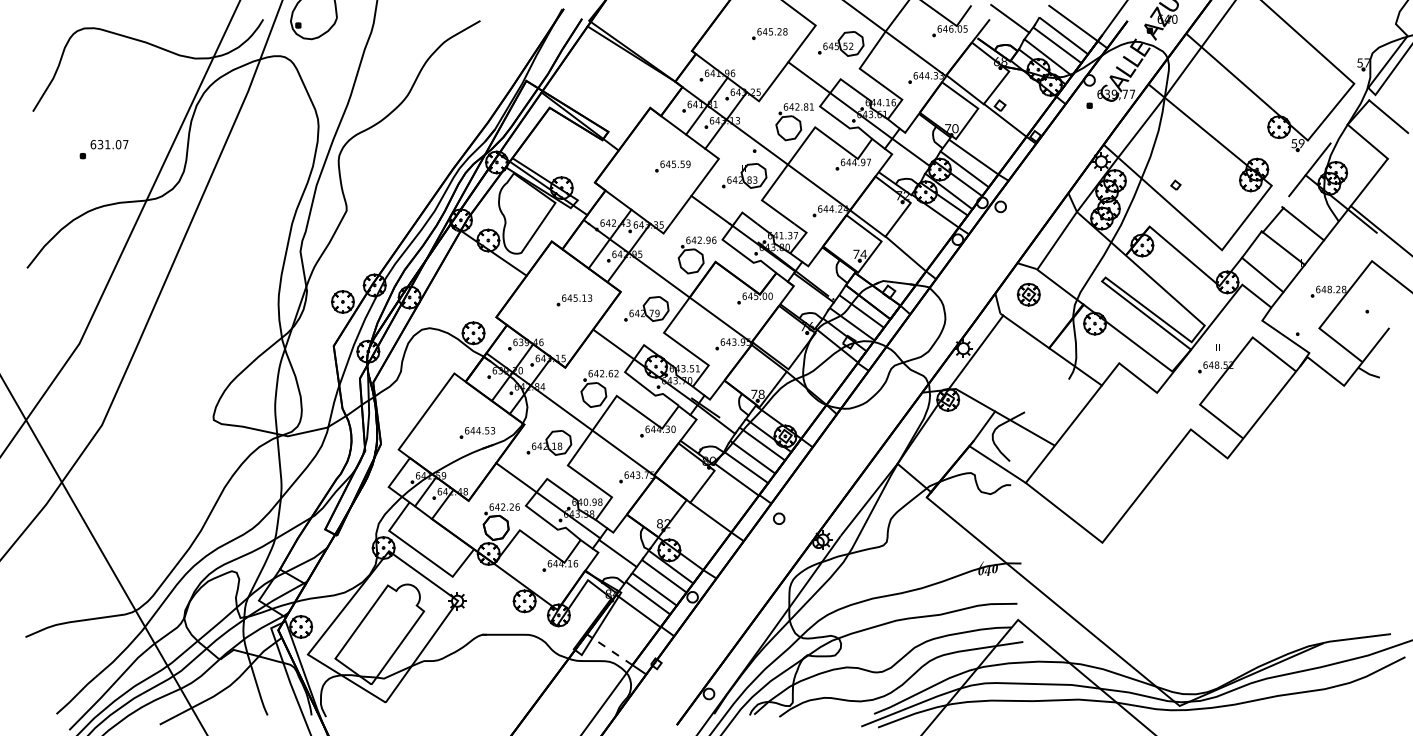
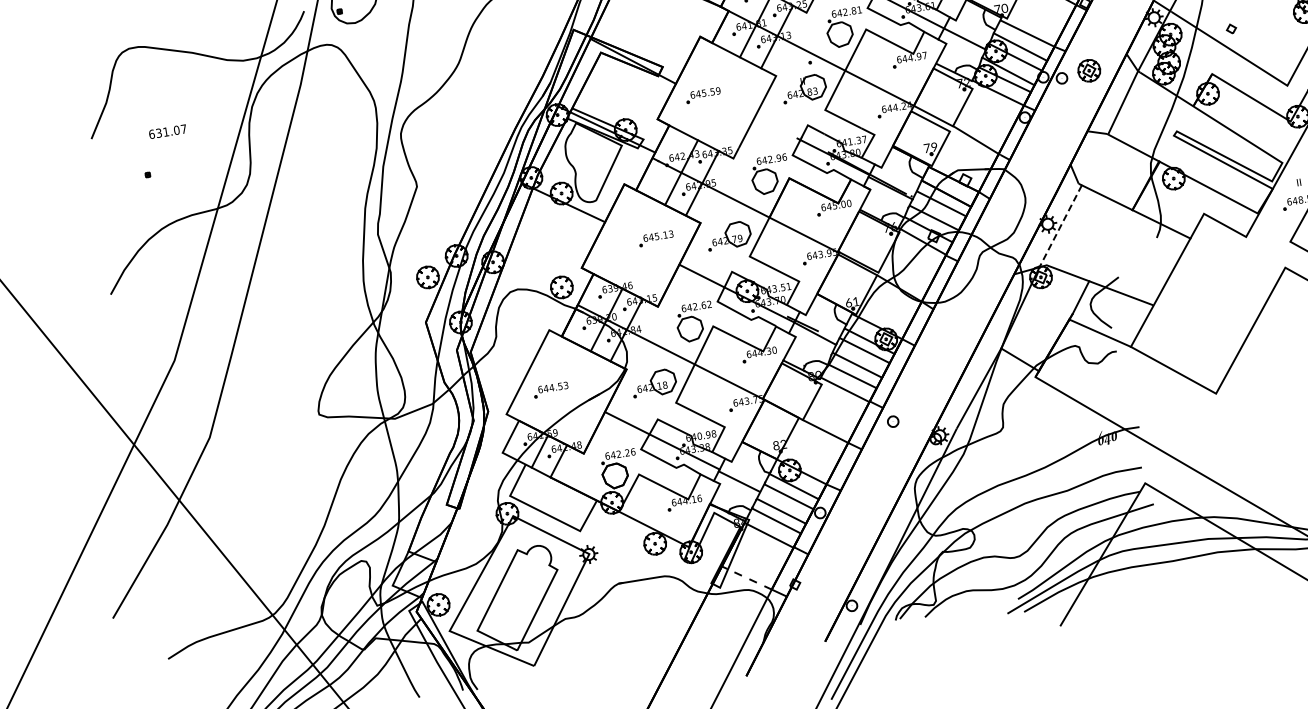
text: (109, 144) -> (167, 131), moved
part: (672, 166) -> (702, 95), moved
line: (710, 209) -> (775, 127), removed
text: (863, 253) -> (934, 146), 74 -> 79
part: (1028, 294) -> (1088, 70), moved
line: (975, 353) -> (1060, 227), solid -> dashed
text: (757, 393) -> (851, 301), 78 -> 61
part: (477, 432) -> (551, 389), moved

